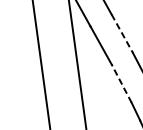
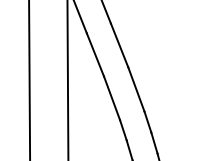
line: (122, 33) -> (119, 45), dashed -> solid
line: (121, 82) -> (111, 97), dashed -> solid

